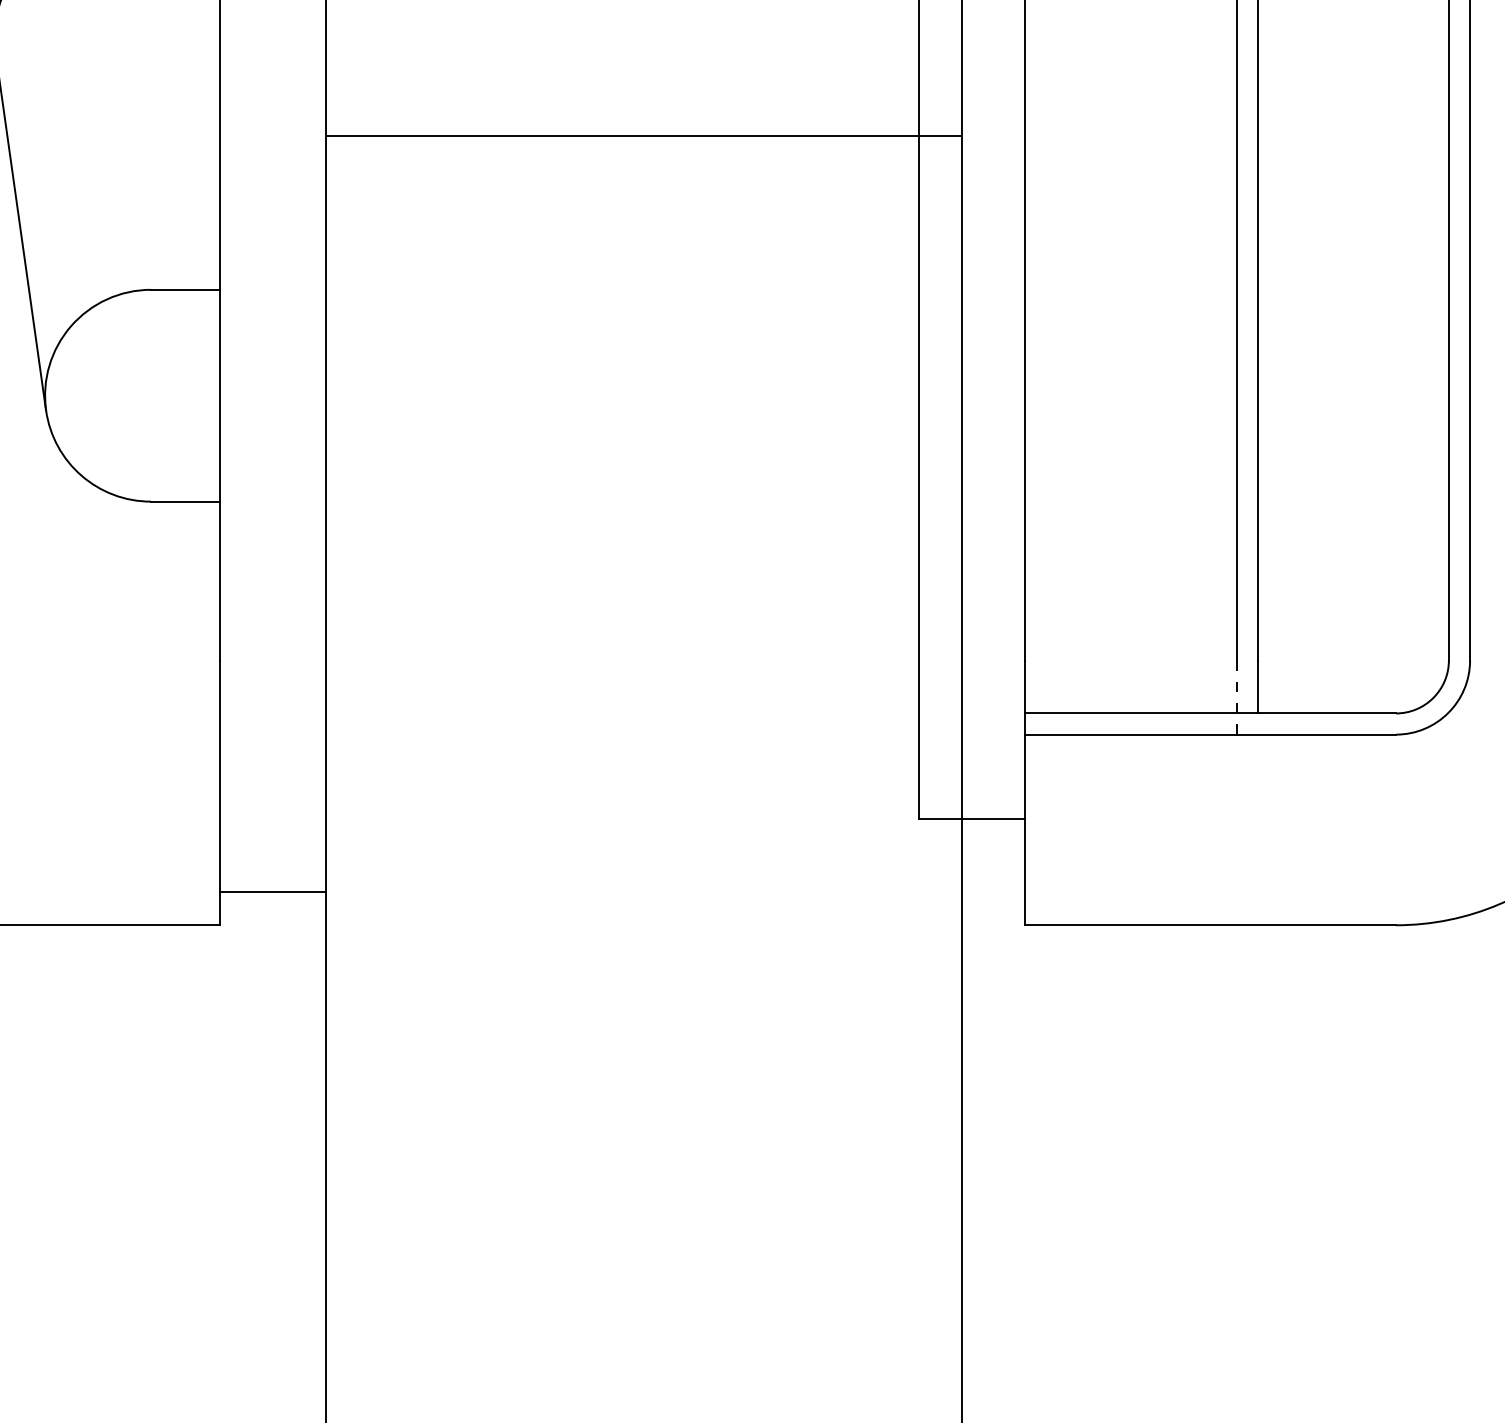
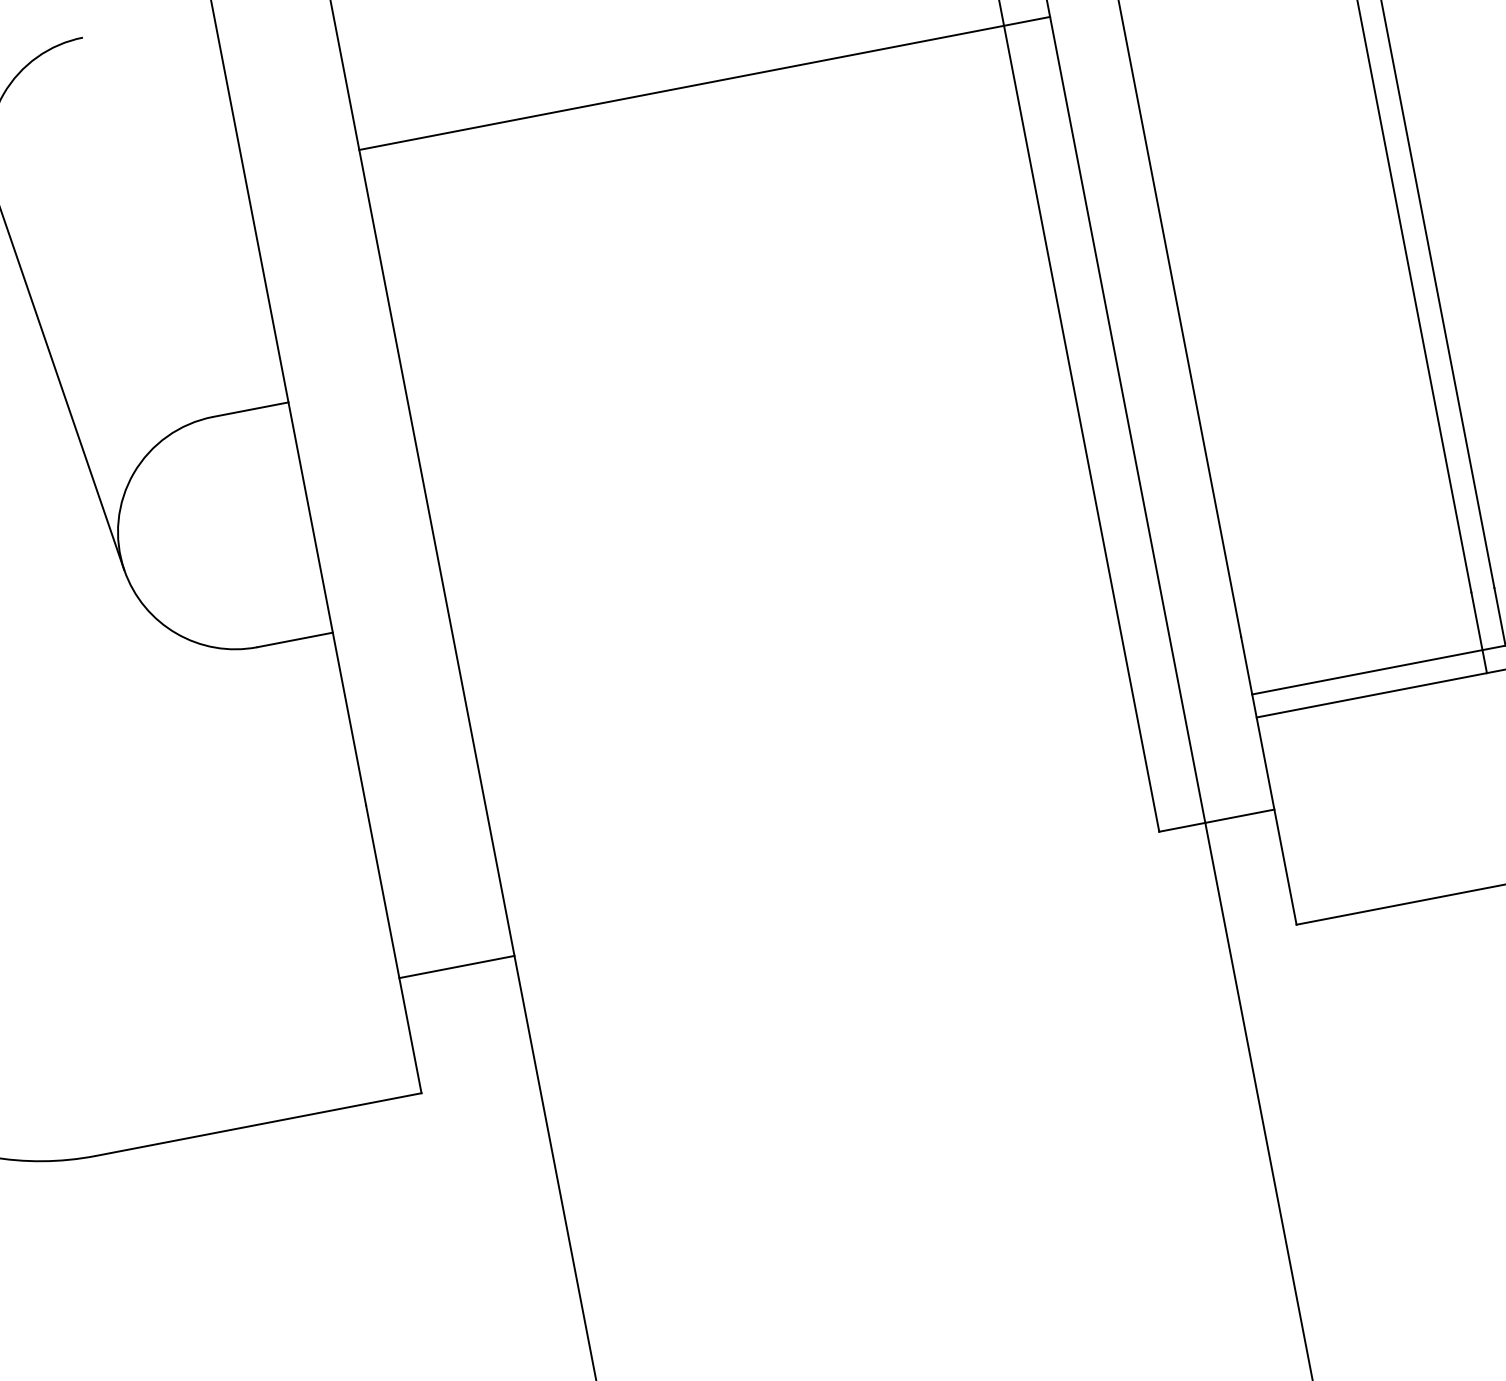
line: (643, 136) -> (704, 84), moved
line: (1237, 697) -> (1479, 632), dashed -> solid
line: (273, 892) -> (457, 967), moved

